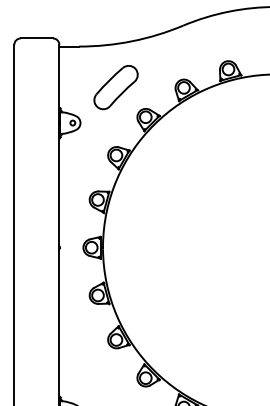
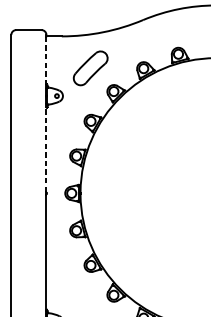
line: (59, 78) -> (46, 61), solid -> dashed
line: (59, 190) -> (46, 148), solid -> dashed

